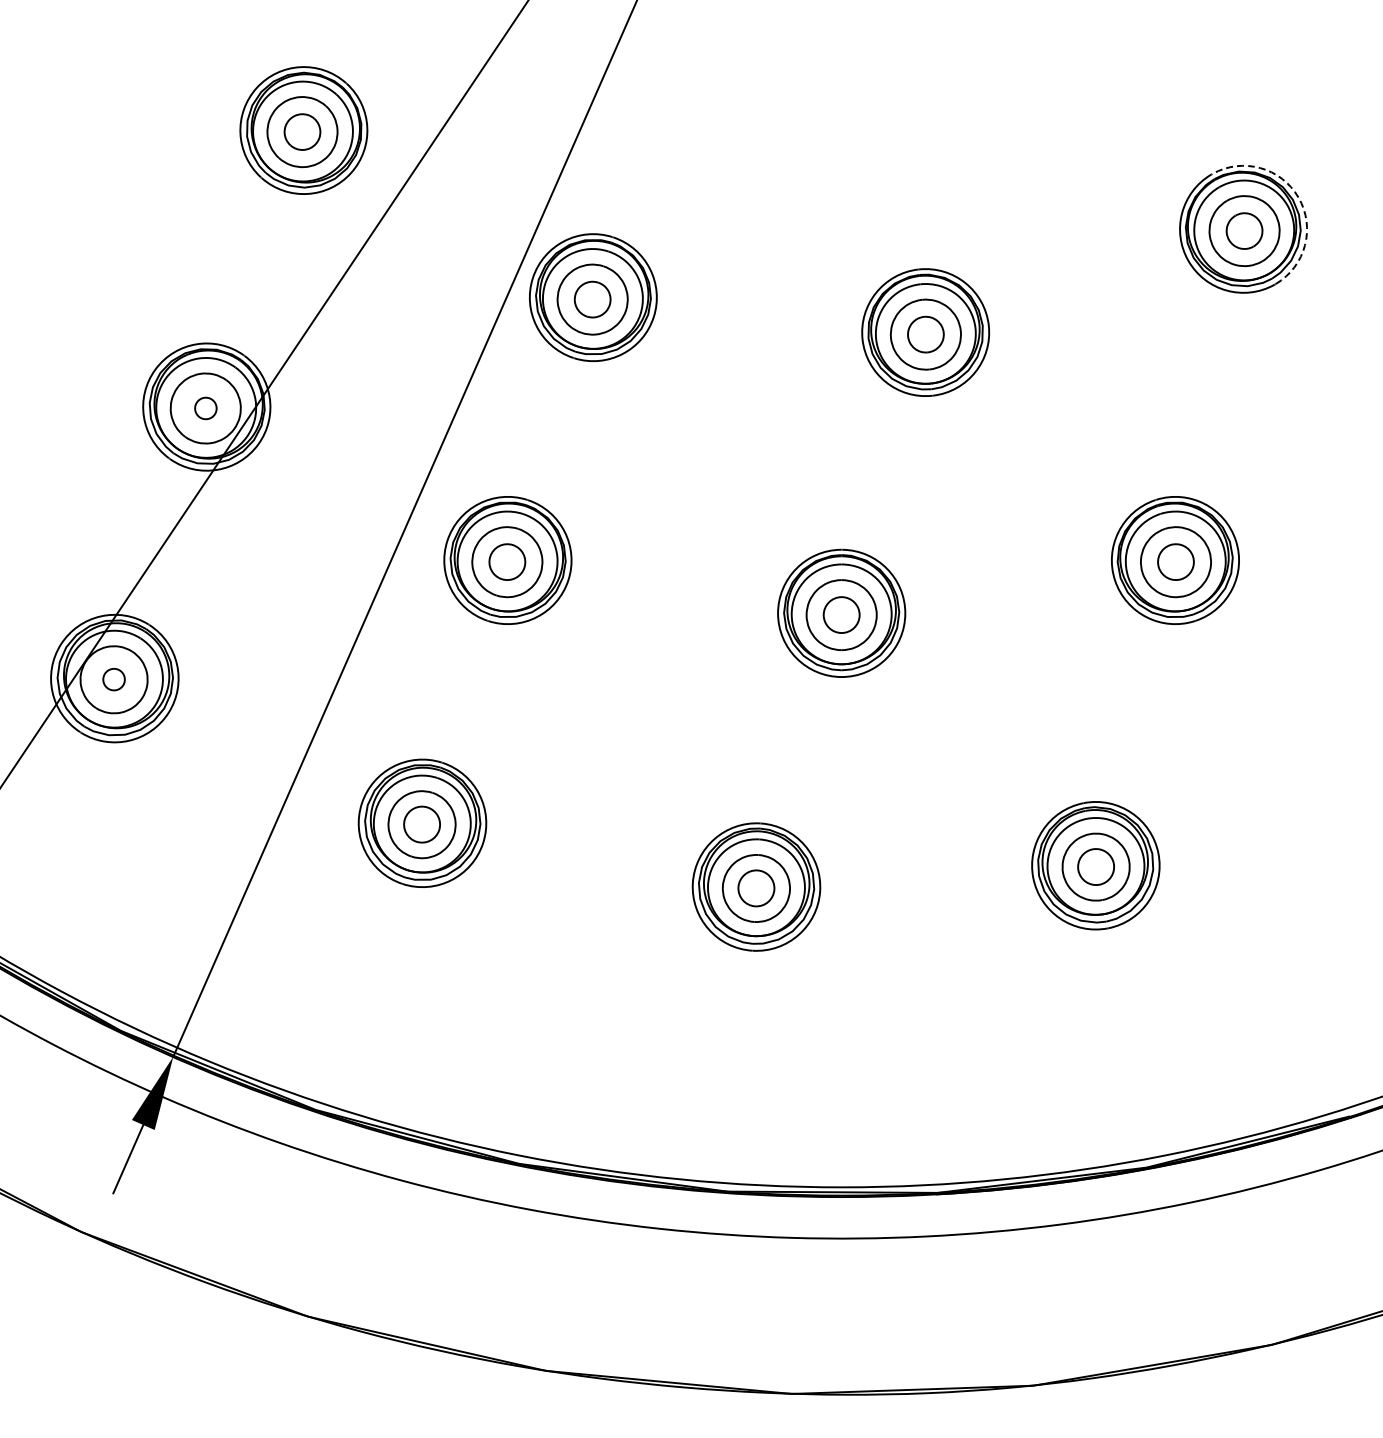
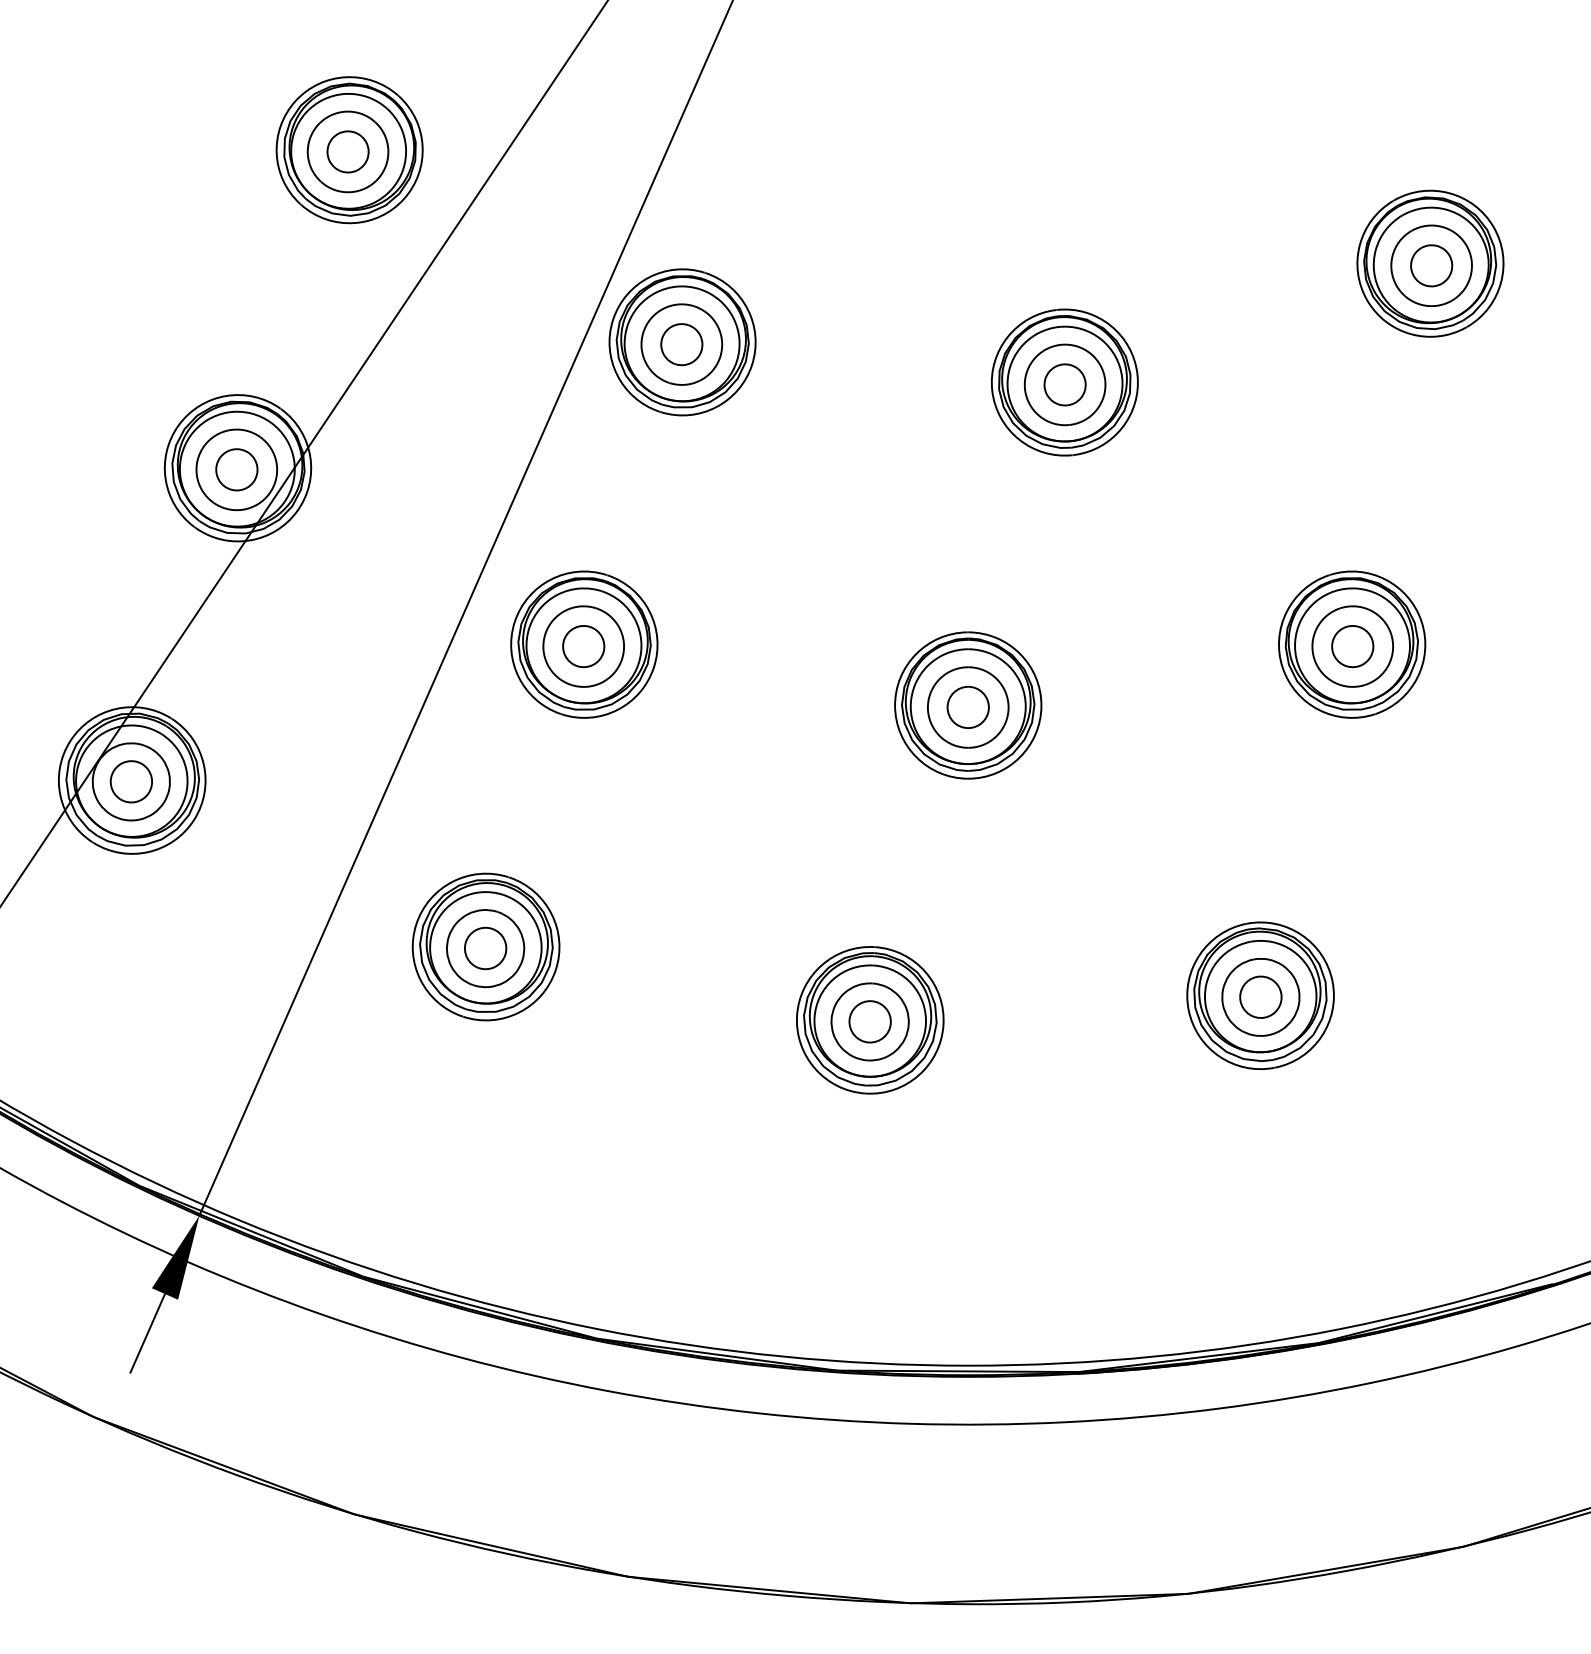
arc: (1298, 197) -> (1493, 227), dashed -> solid
part: (205, 408) -> (236, 469), size x1.67
part: (113, 679) -> (130, 781), size x1.67

